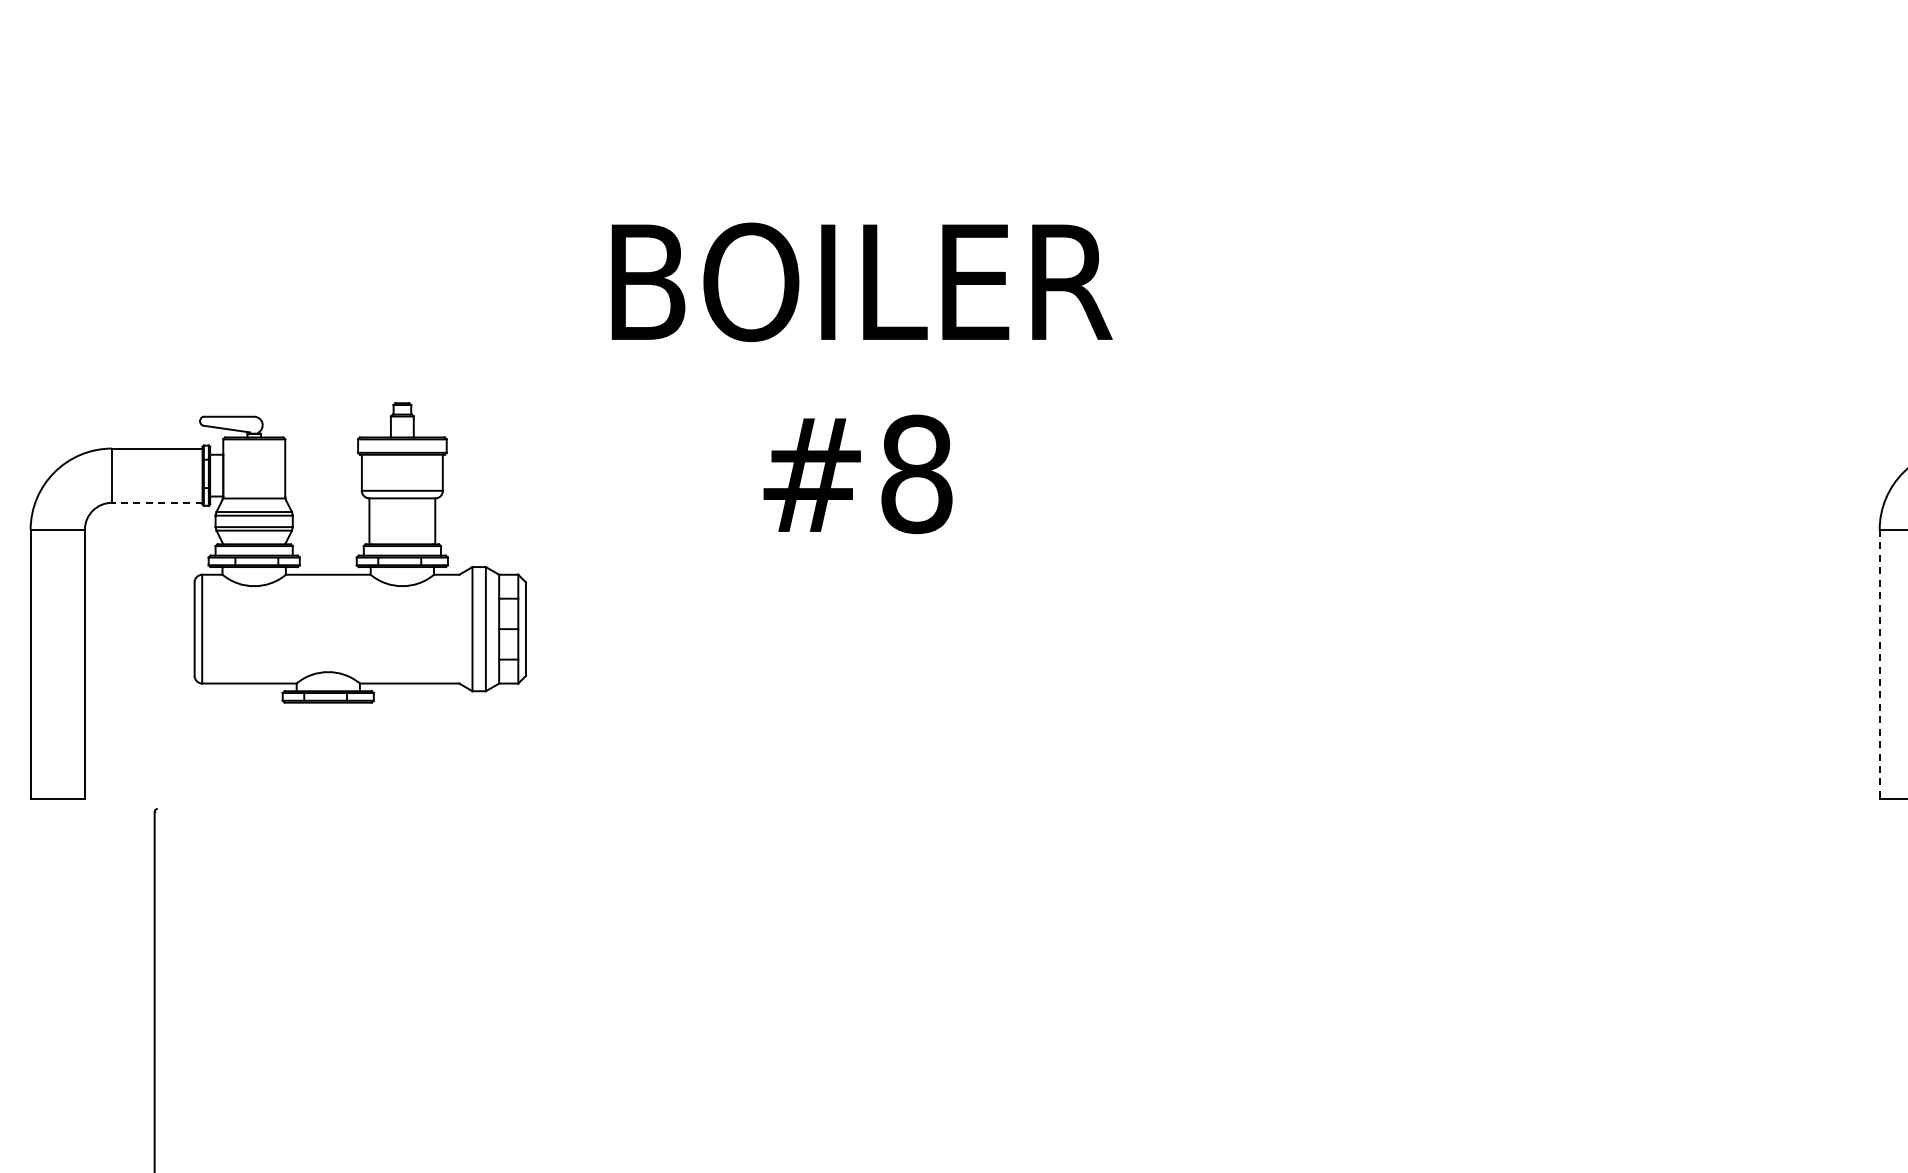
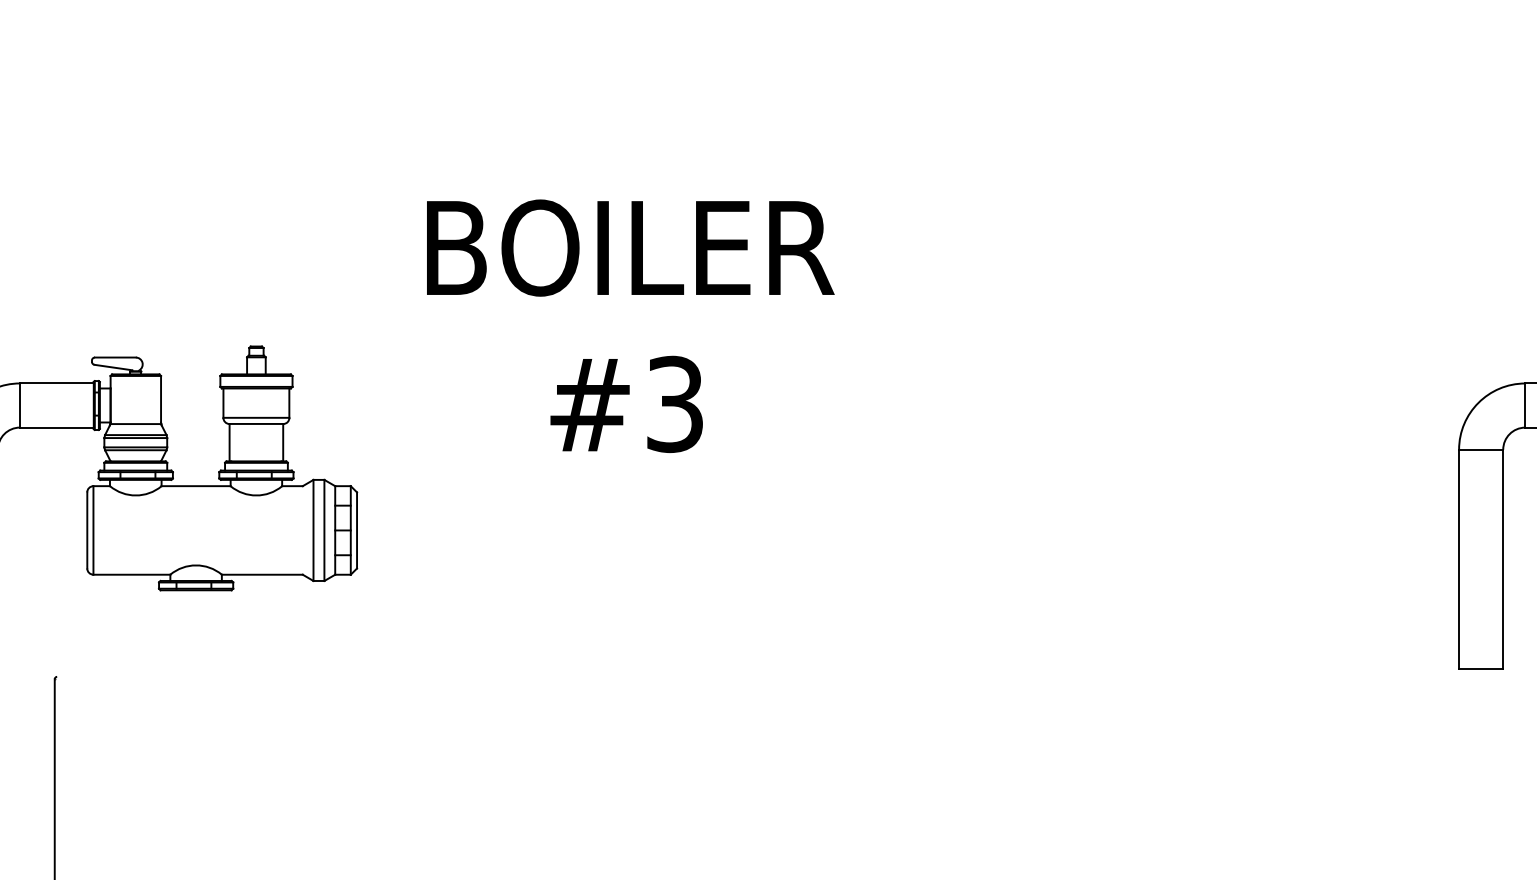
text: (916, 474) -> (674, 404), #8 -> #3
line: (156, 502) -> (56, 427), dashed -> solid
line: (1879, 664) -> (1458, 559), dashed -> solid

